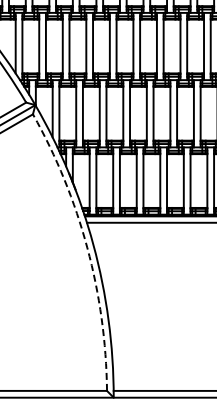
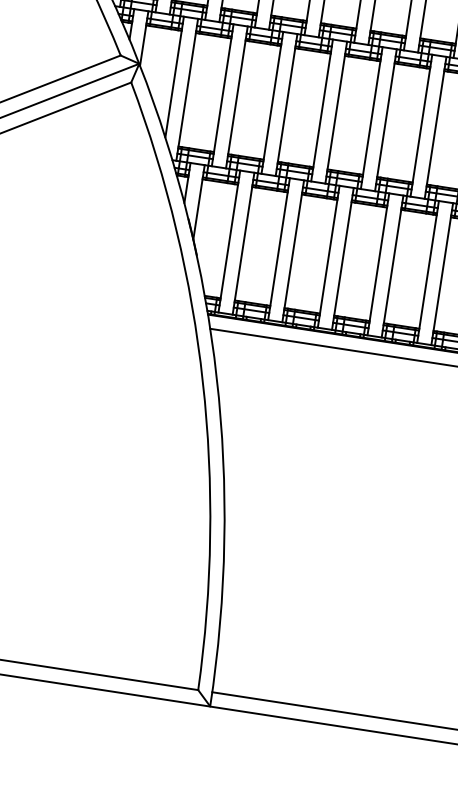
arc: (87, 247) -> (203, 381), dashed -> solid

